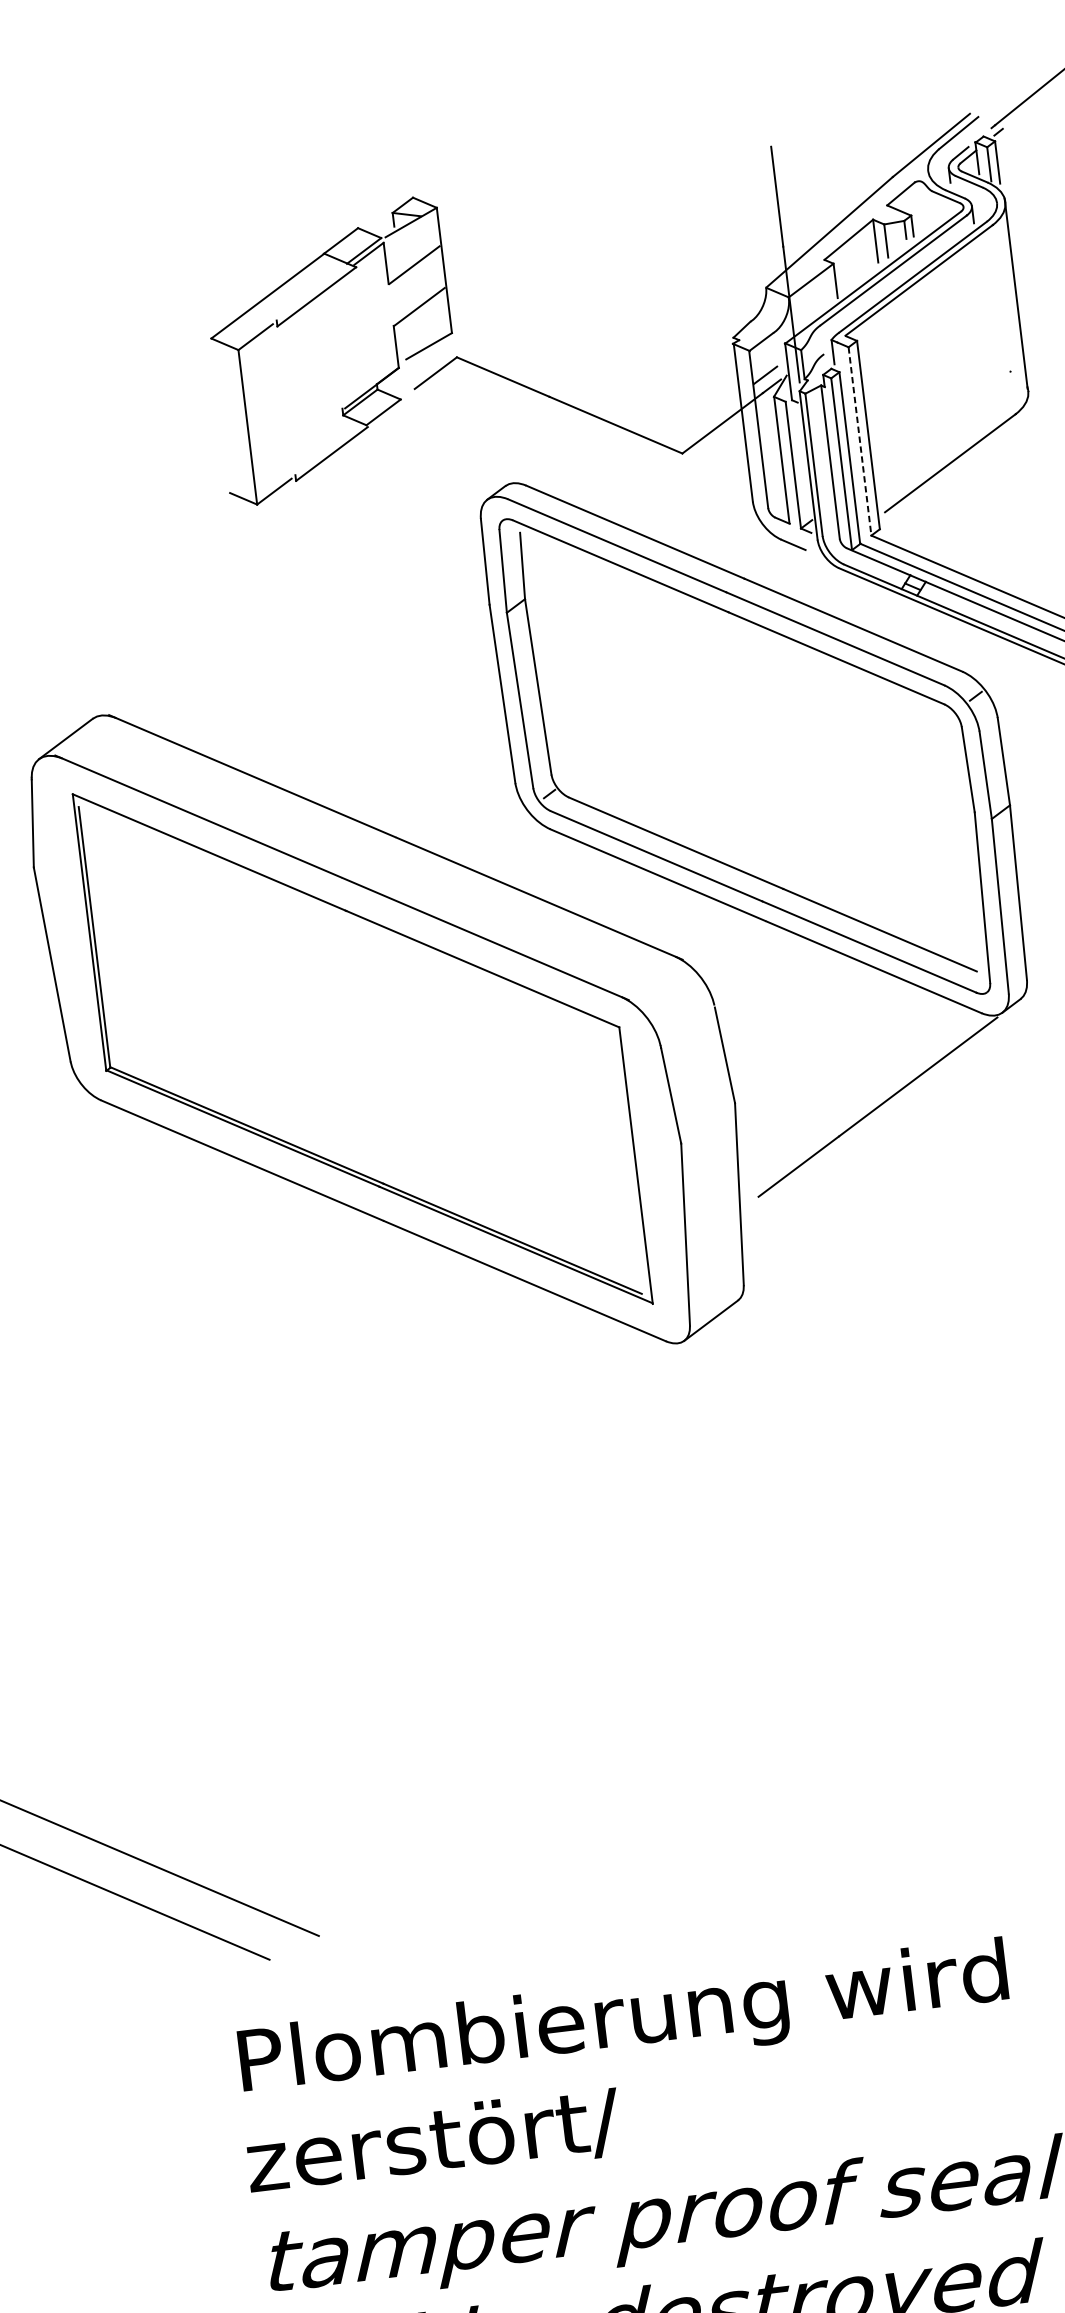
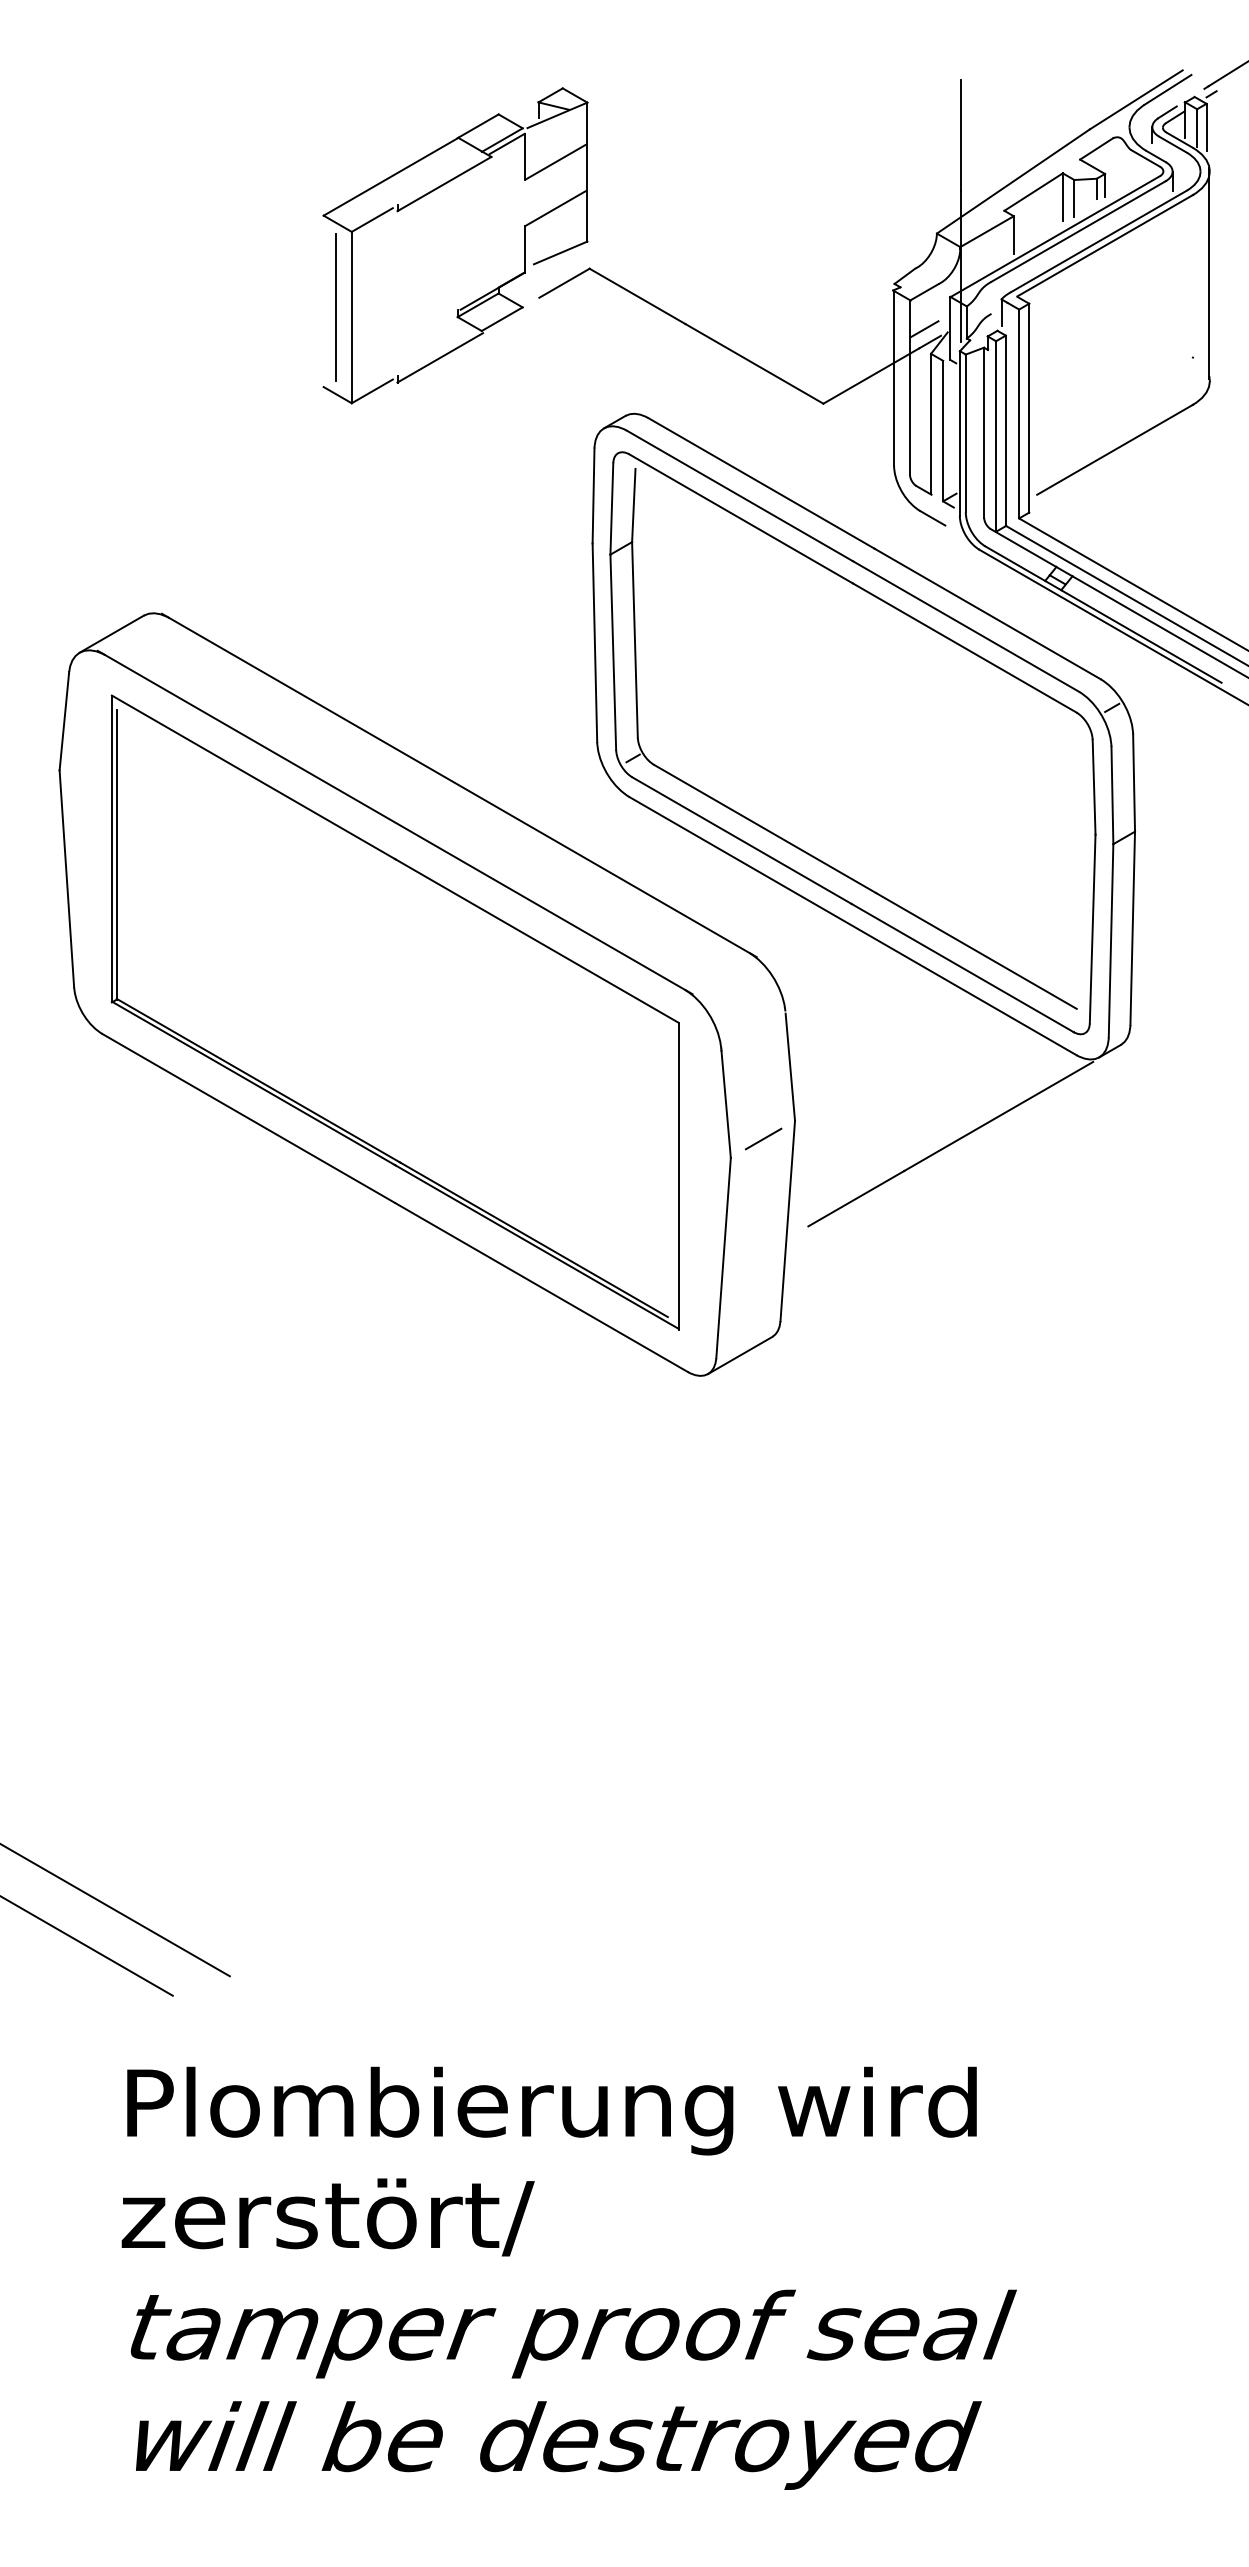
line: (232, 419) -> (336, 306), added
line: (860, 441) -> (1019, 414), dashed -> solid
line: (708, 1122) -> (763, 1138), added

